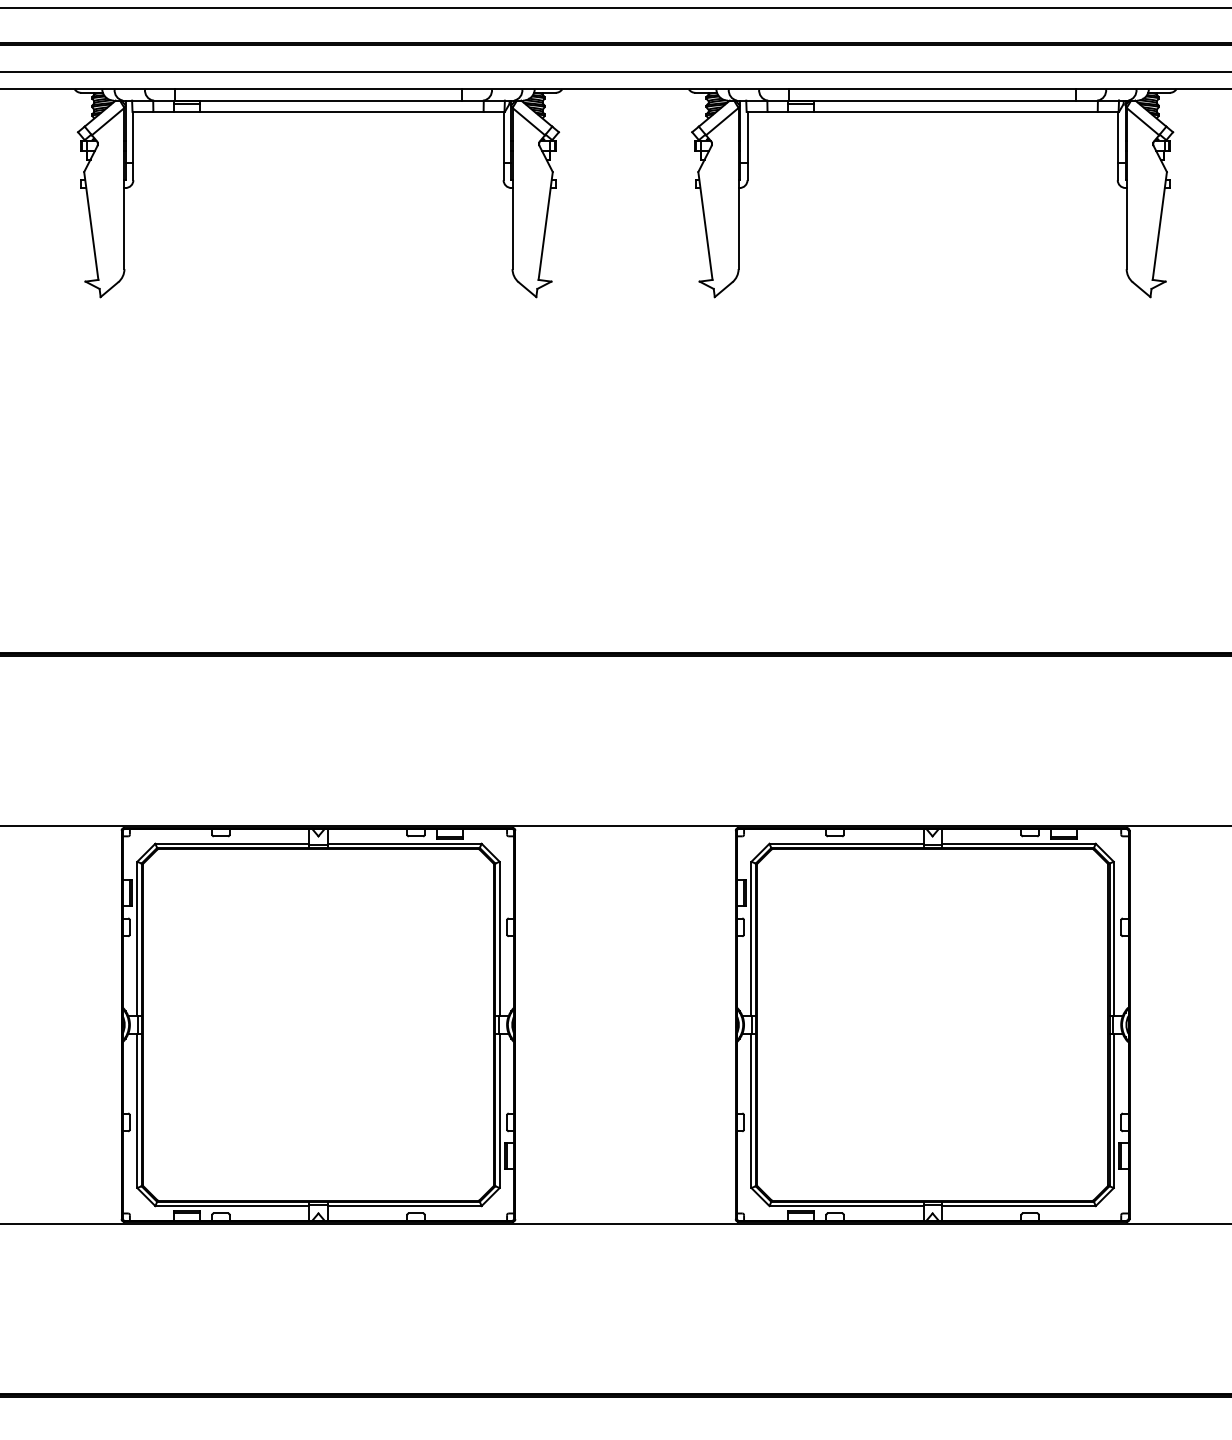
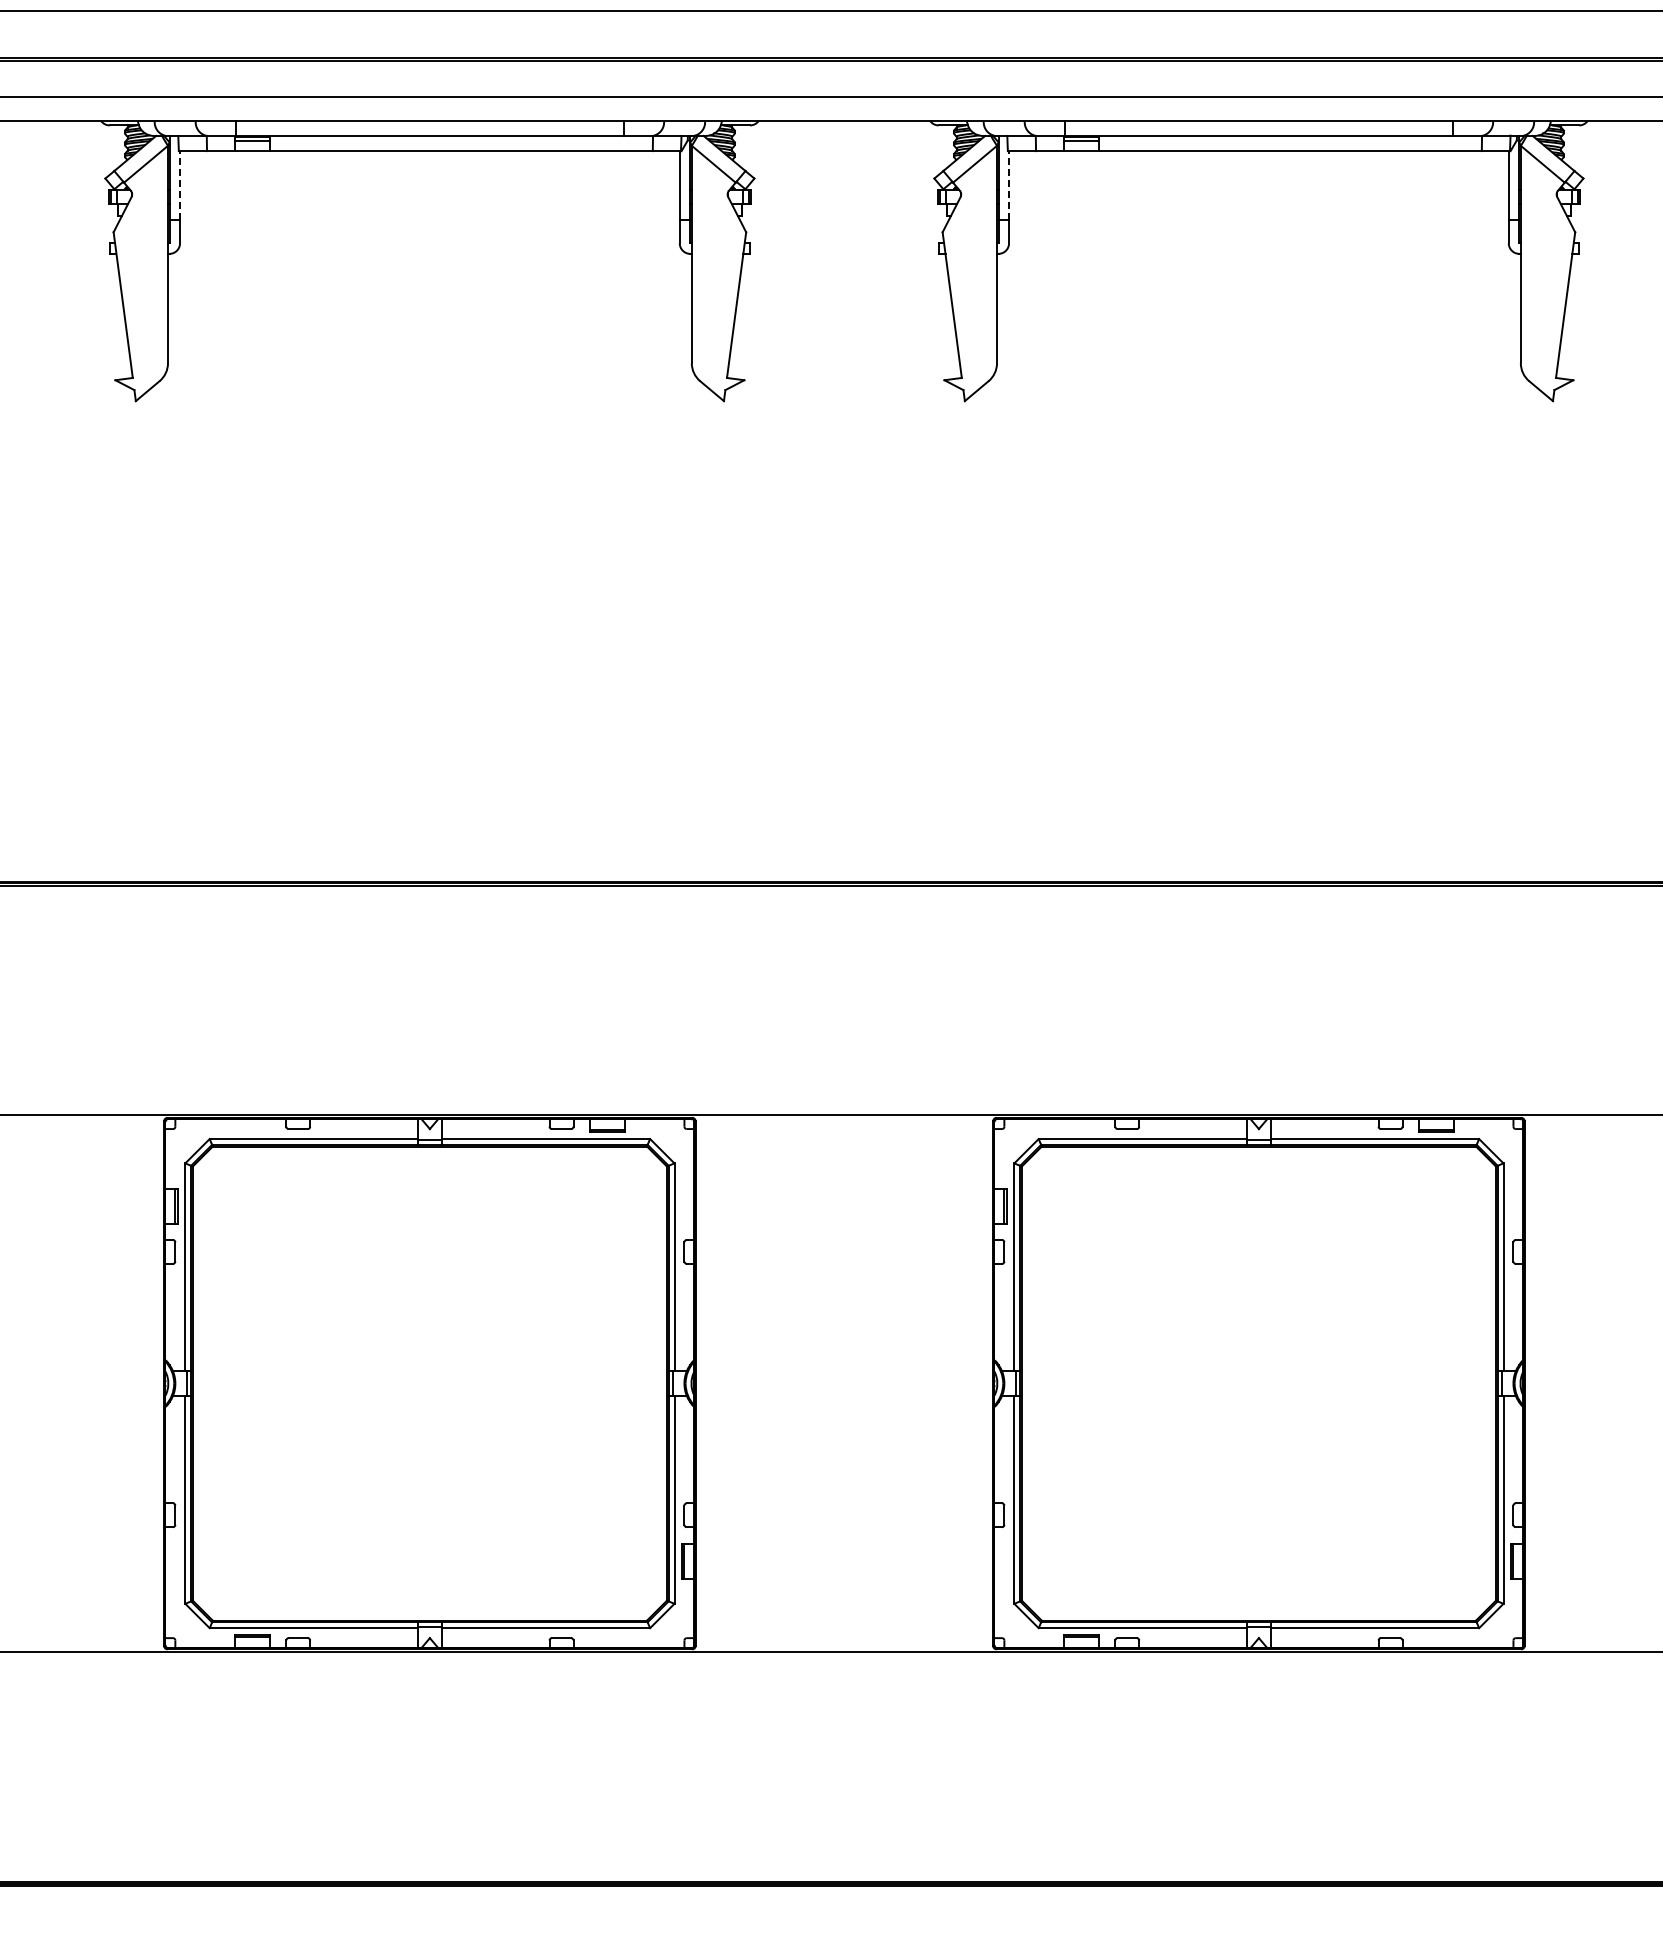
line: (133, 137) -> (180, 185), solid -> dashed
line: (747, 137) -> (1009, 185), solid -> dashed

